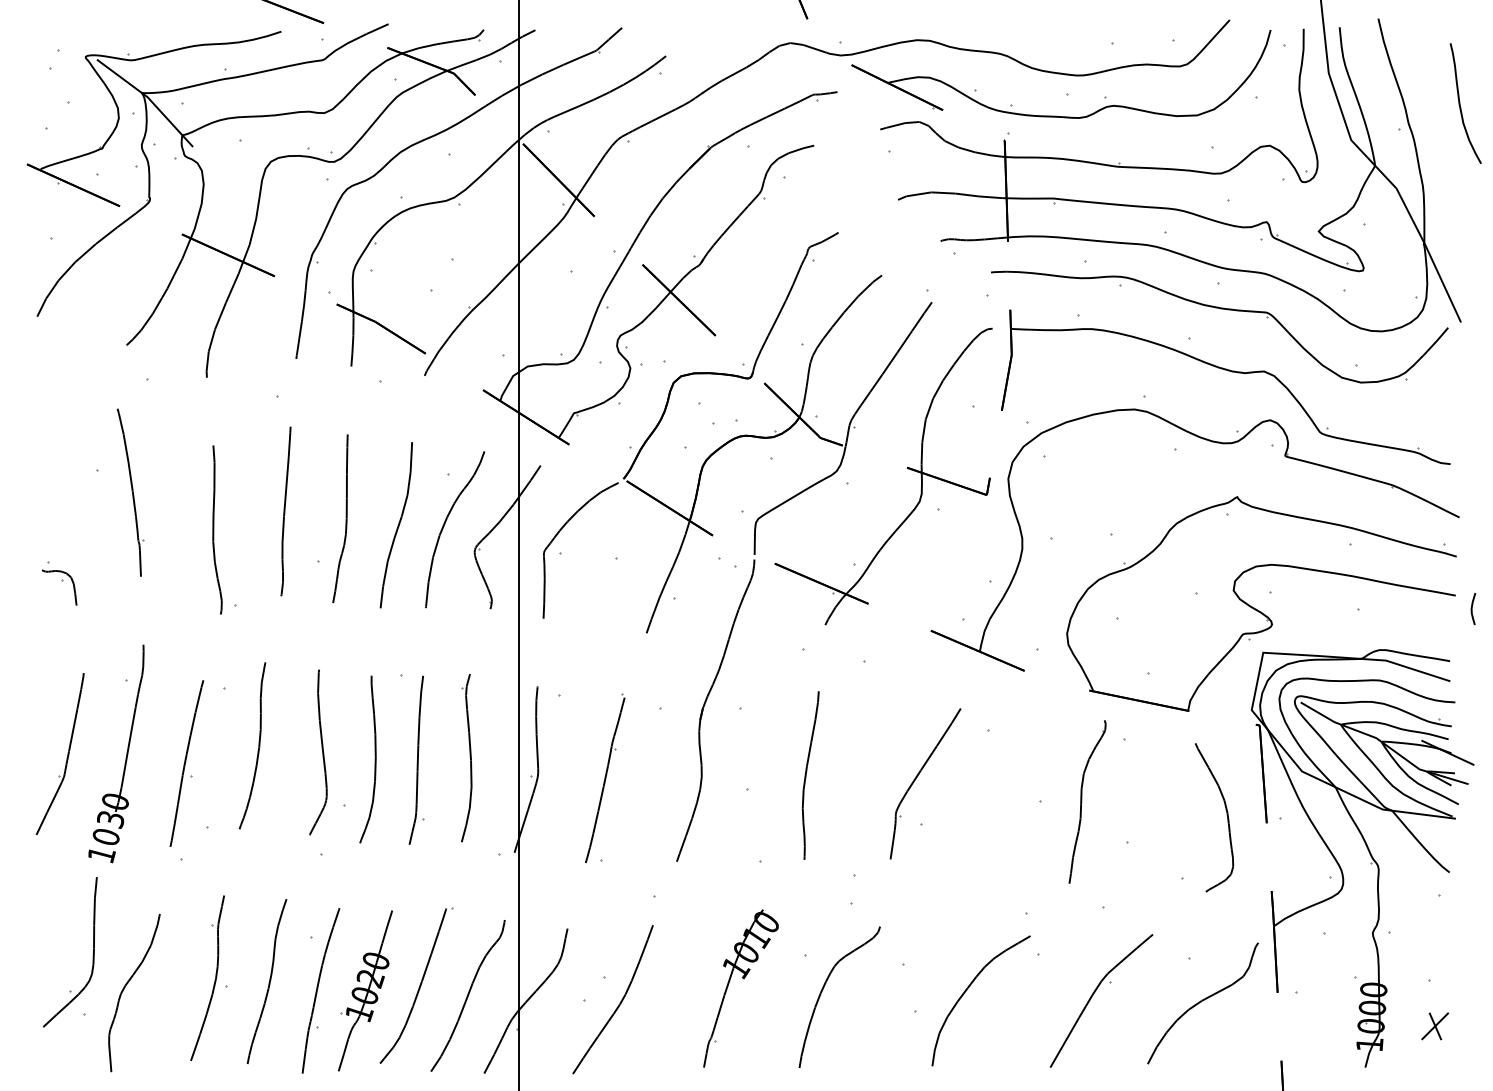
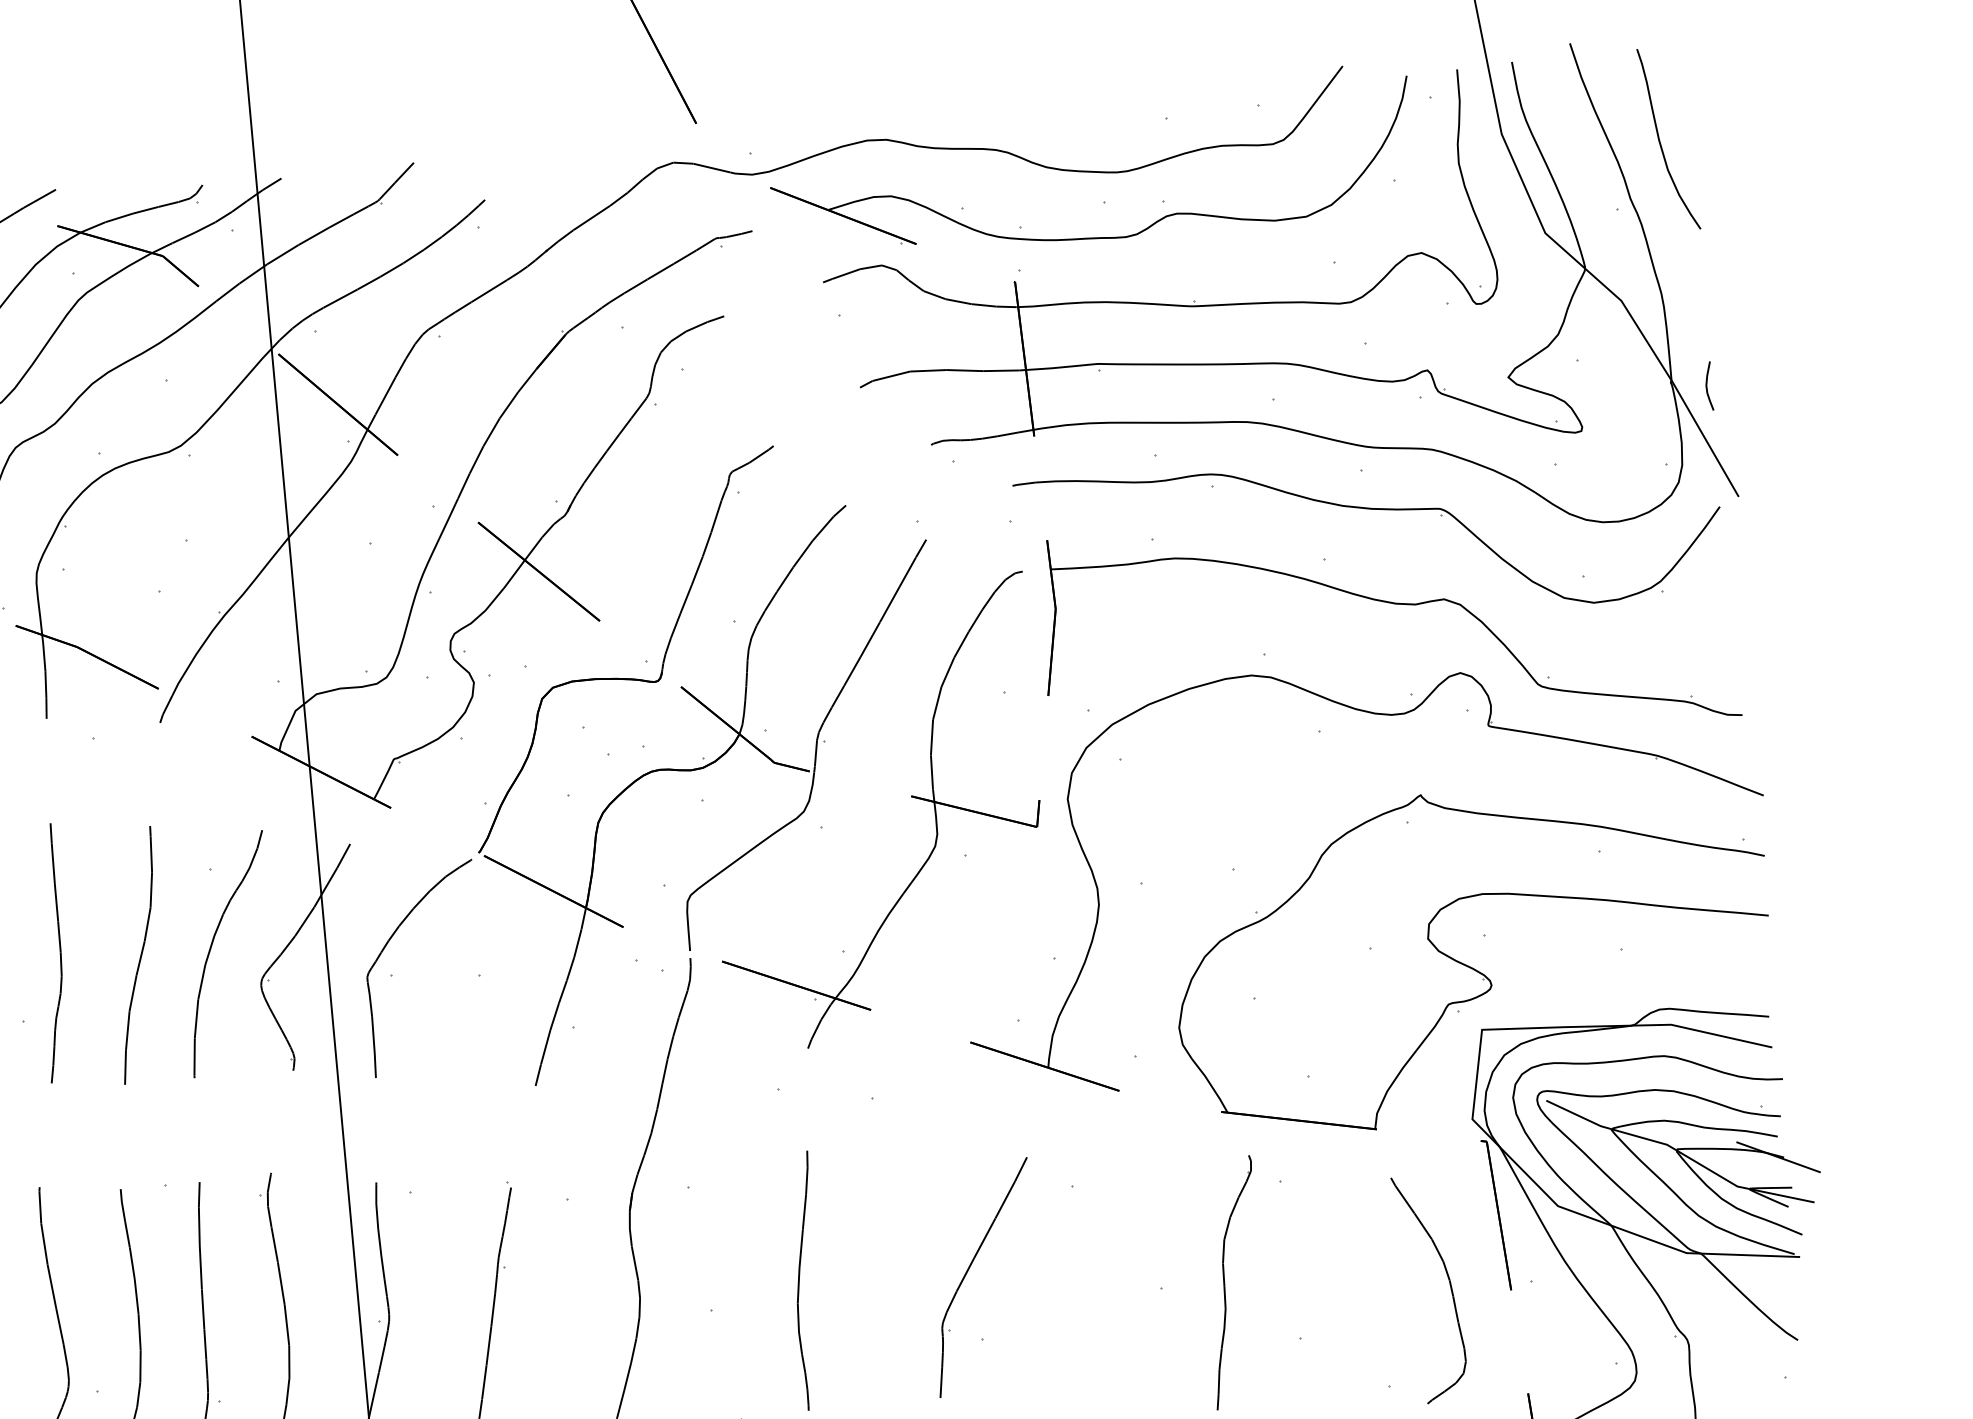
curve: (1460, 103) -> (1660, 139), moved
curve: (1472, 609) -> (1707, 387), moved

